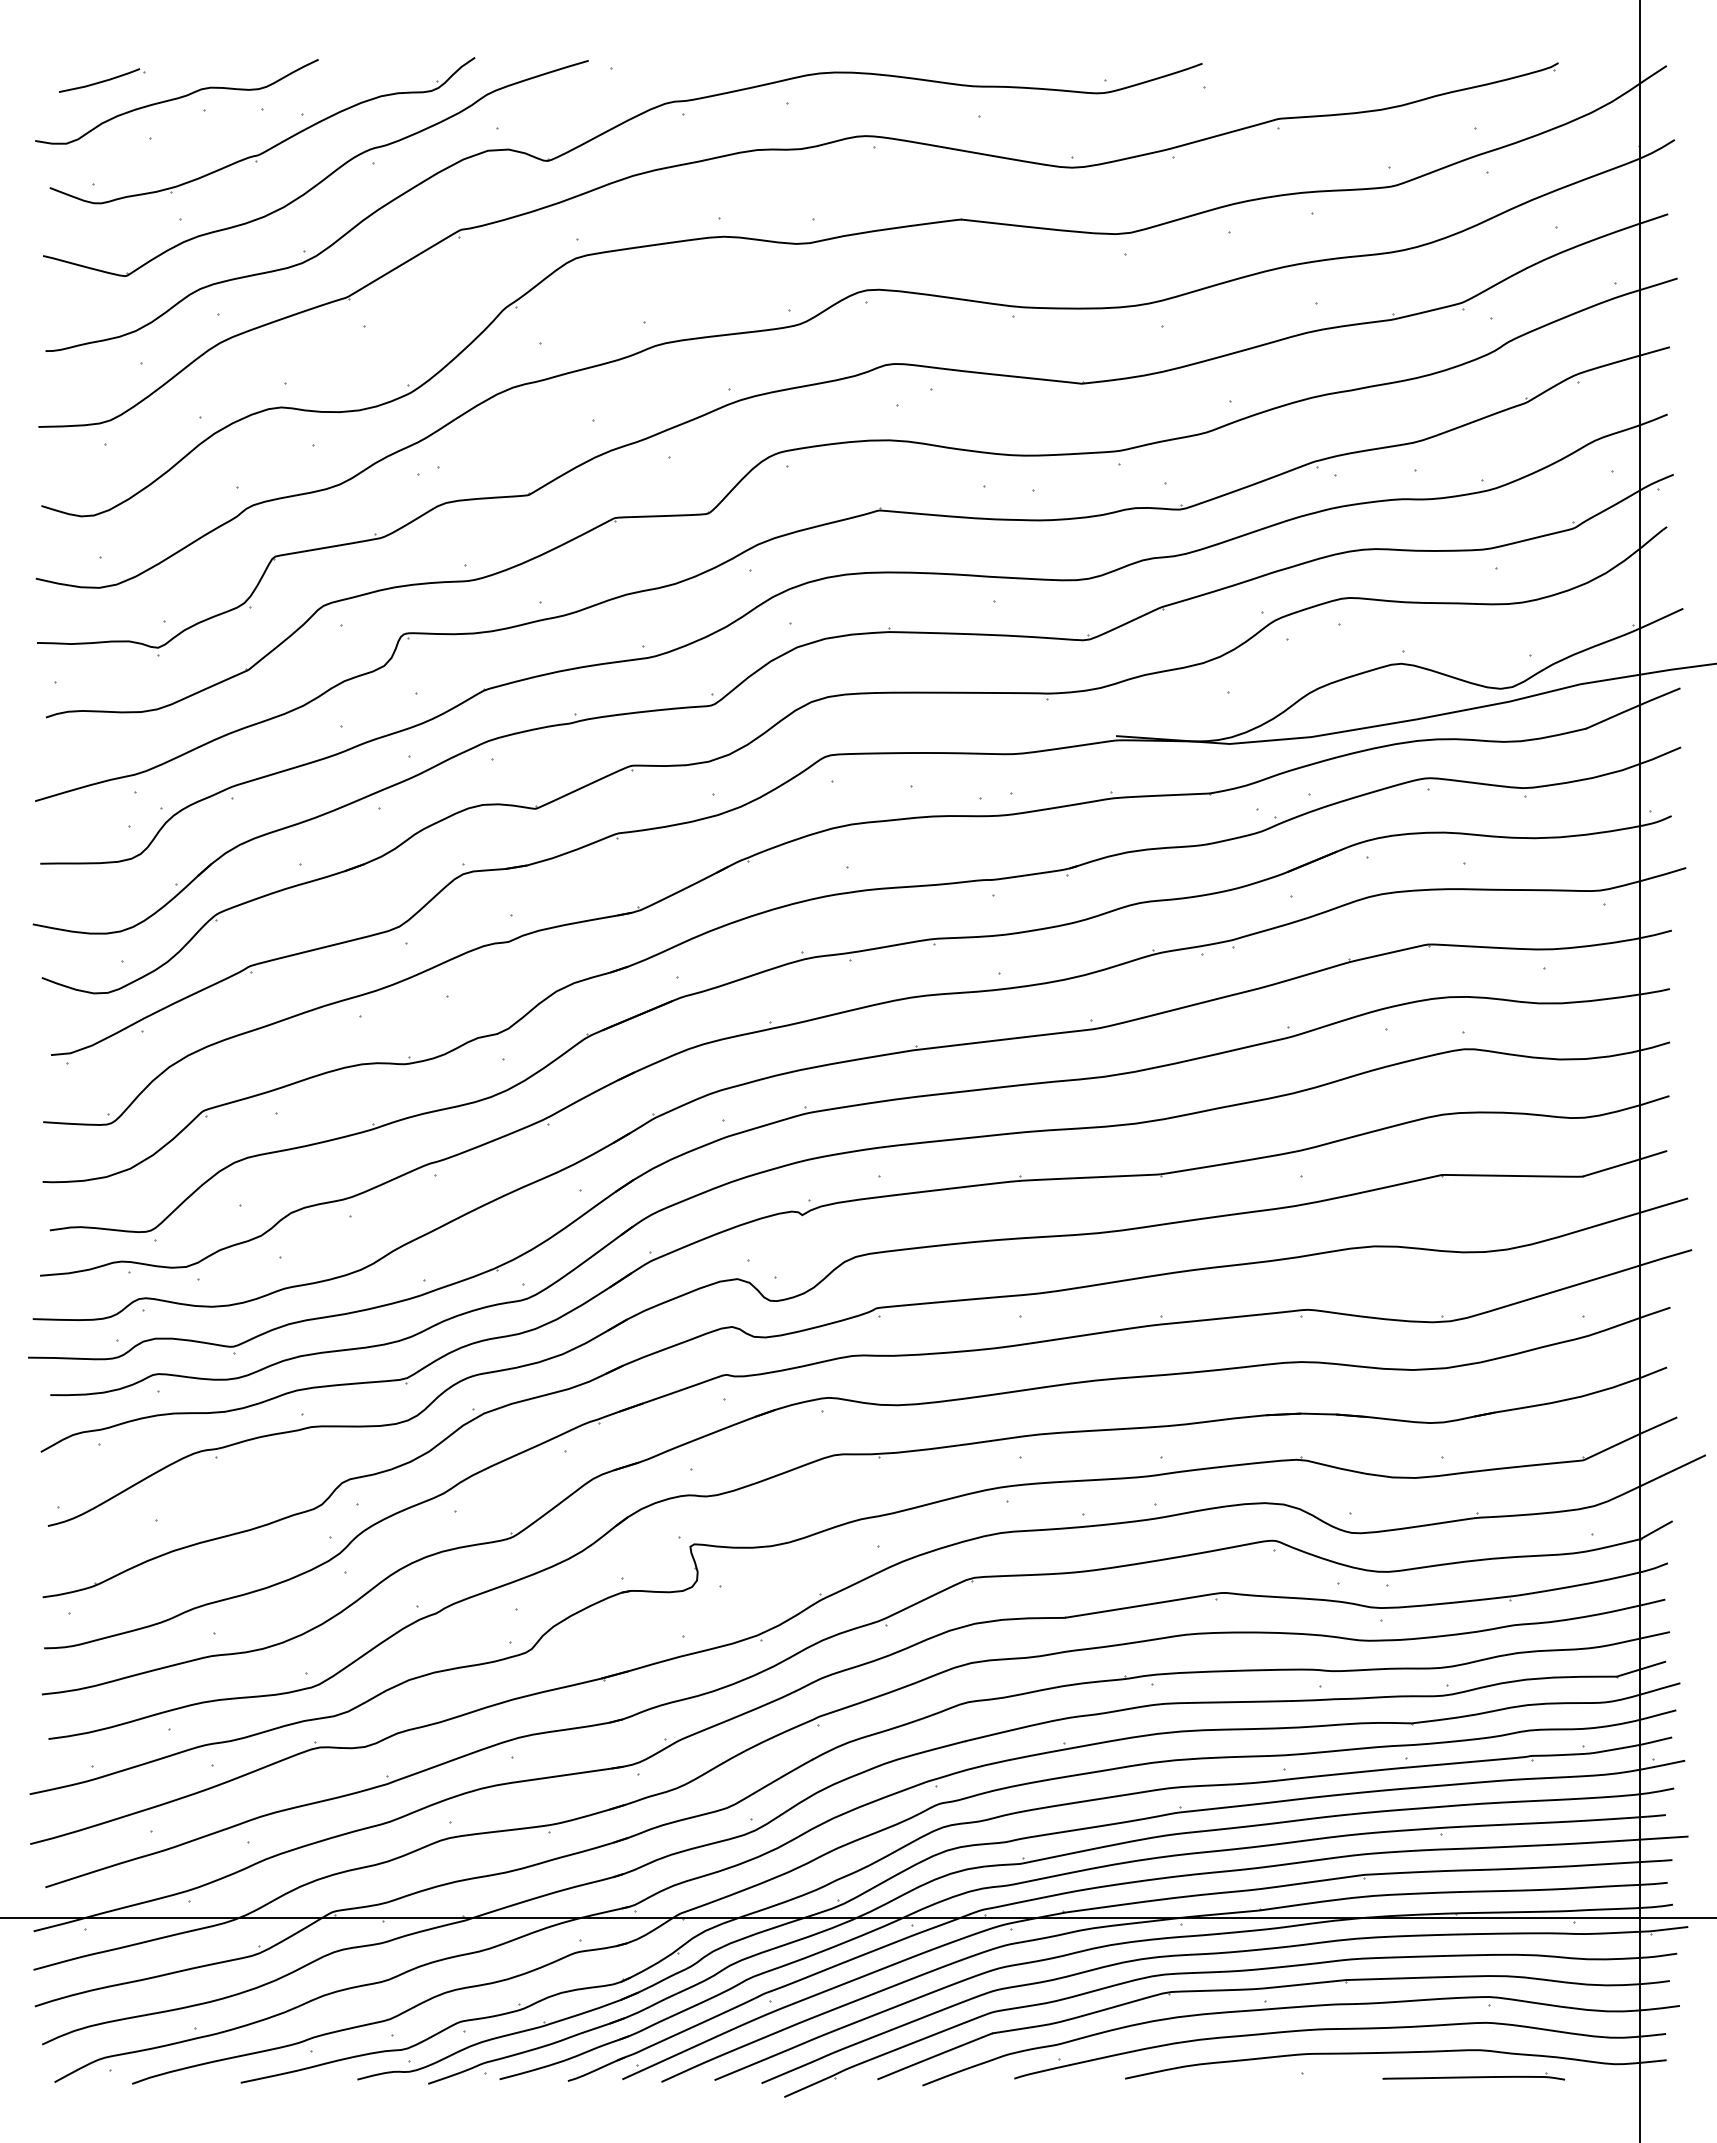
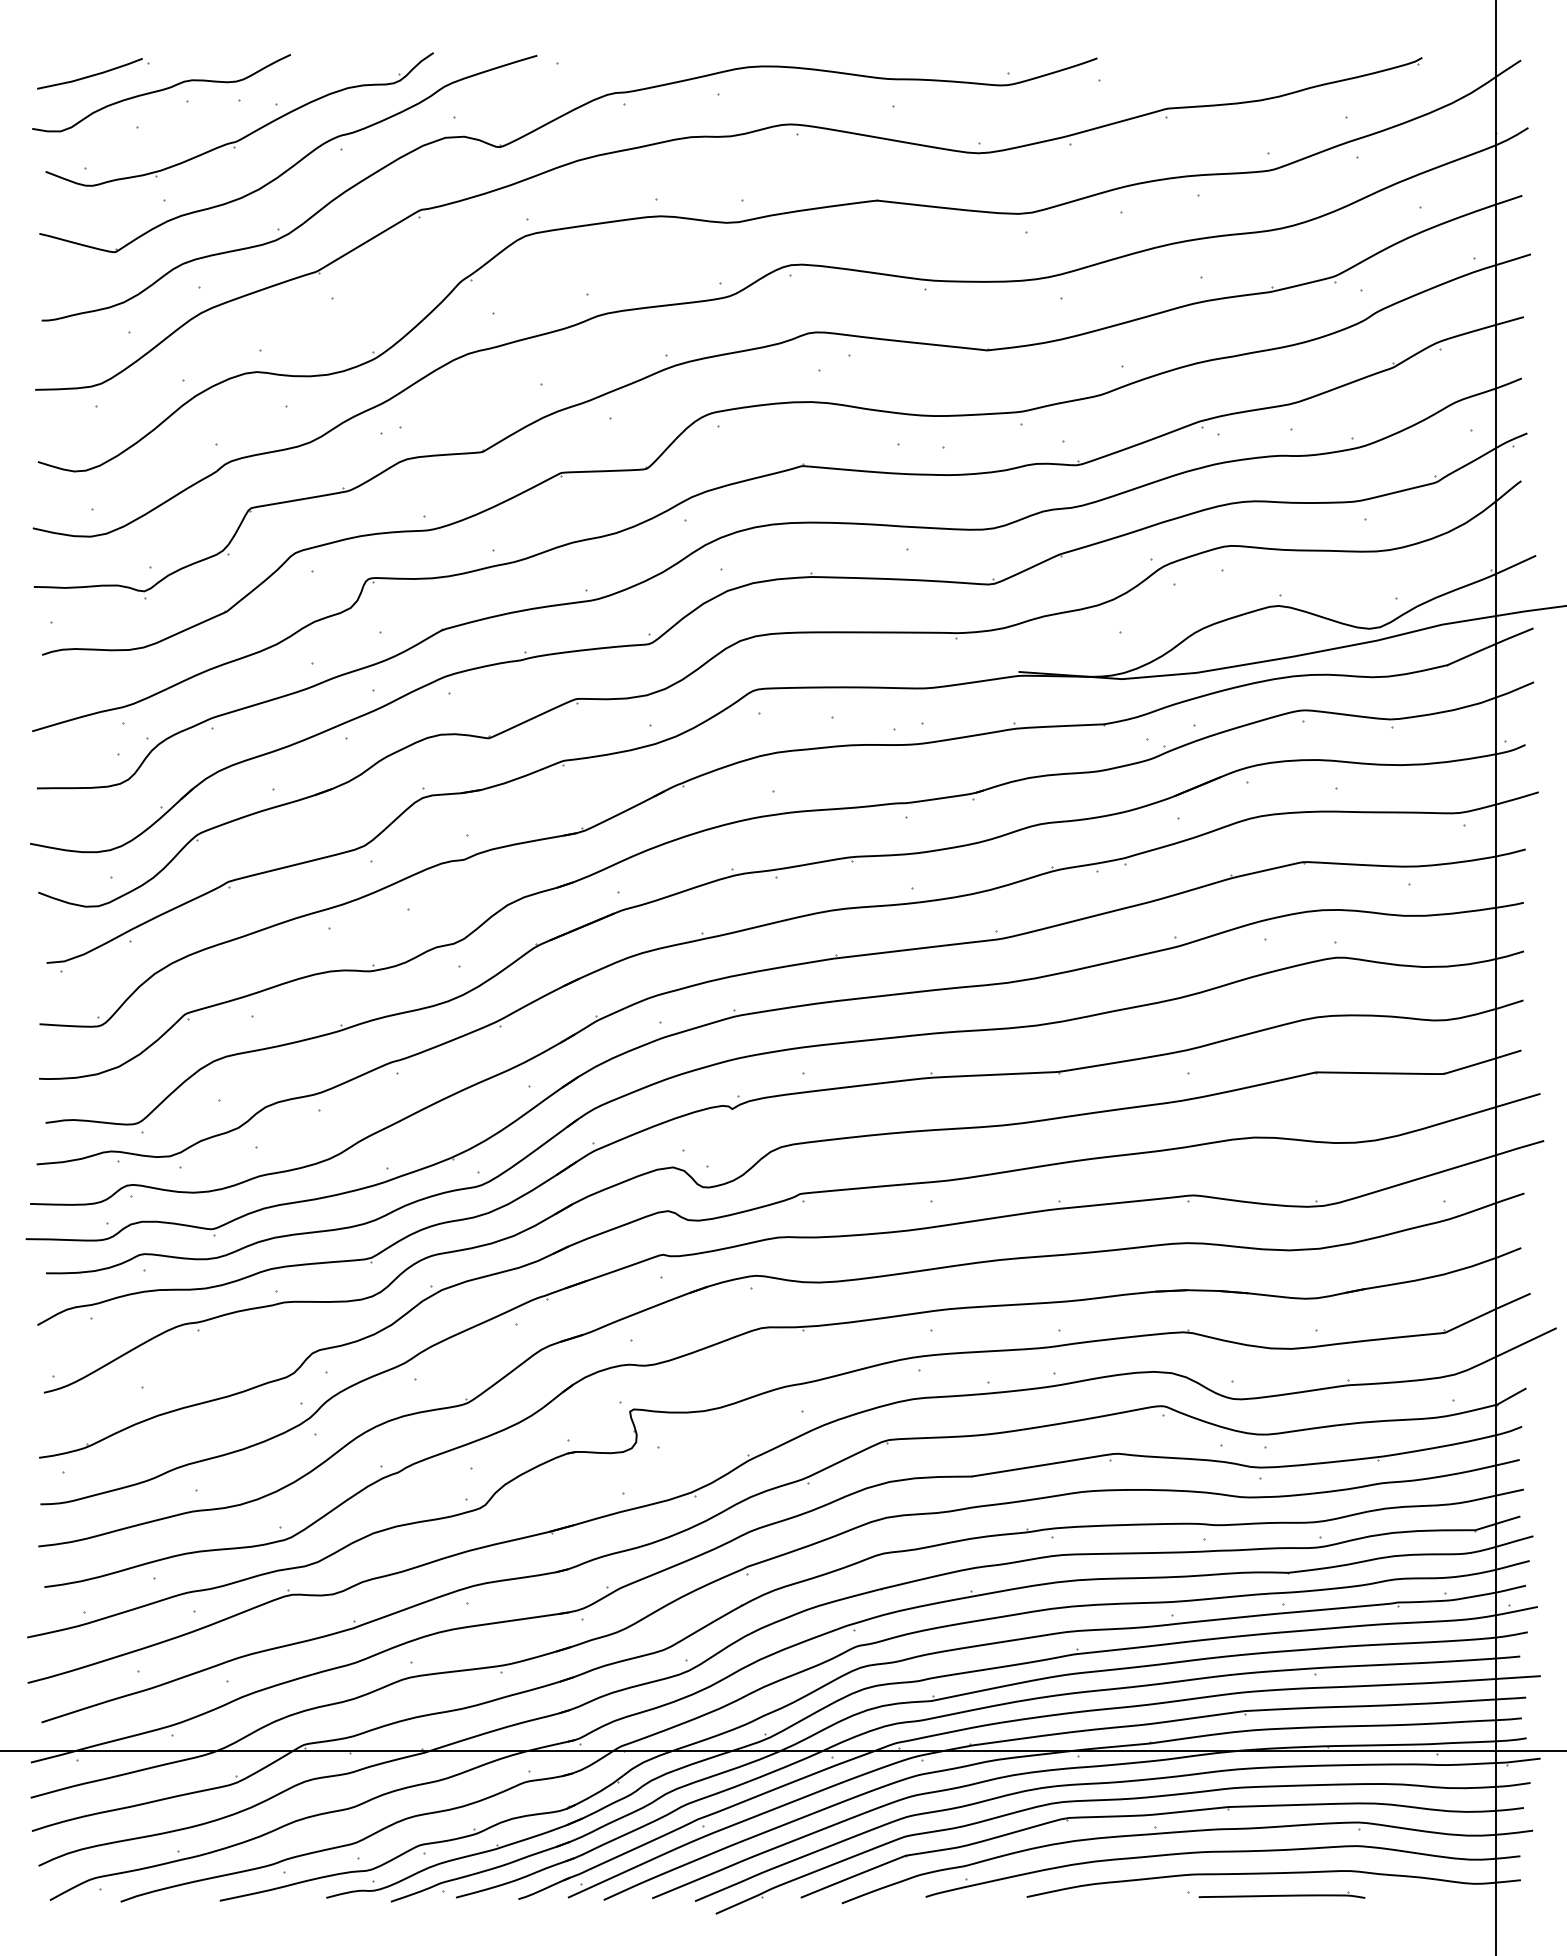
part: (101, 80) -> (92, 73), size x1.43
part: (1473, 2076) -> (1281, 1895), moved

